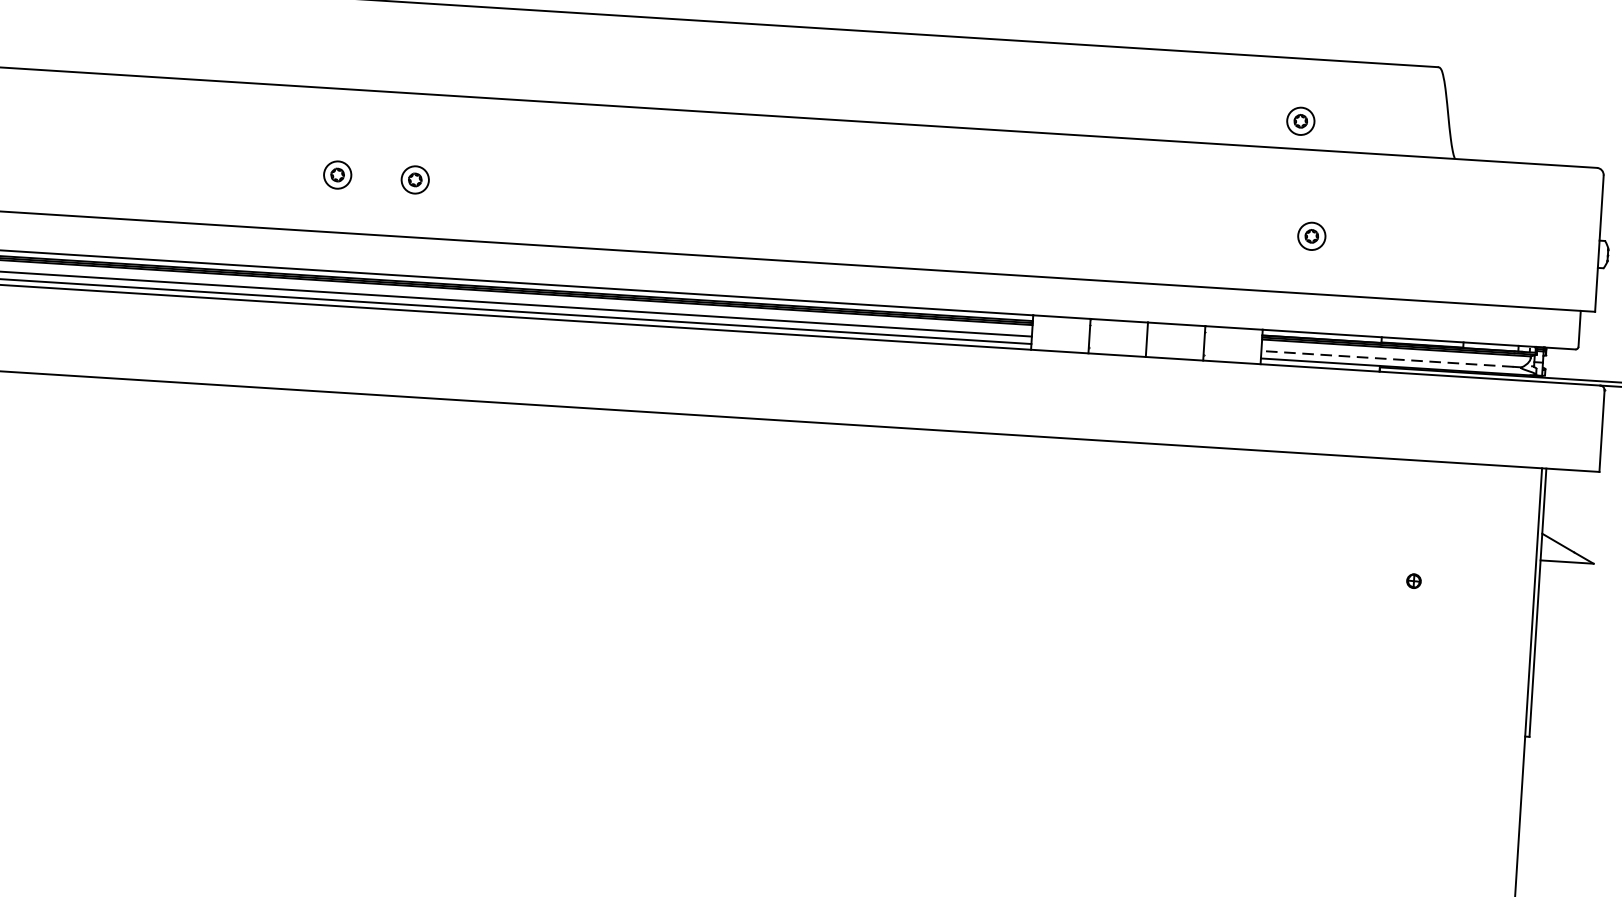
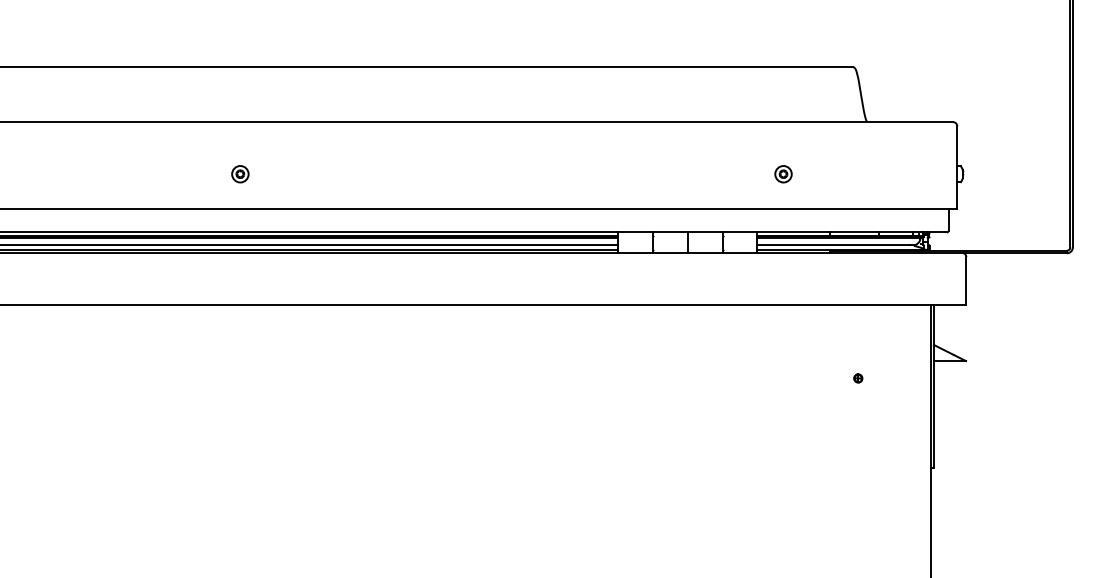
part: (1300, 121) -> (772, 105), removed
part: (337, 175) -> (193, 174), removed
line: (1386, 359) -> (833, 245), dashed -> solid

